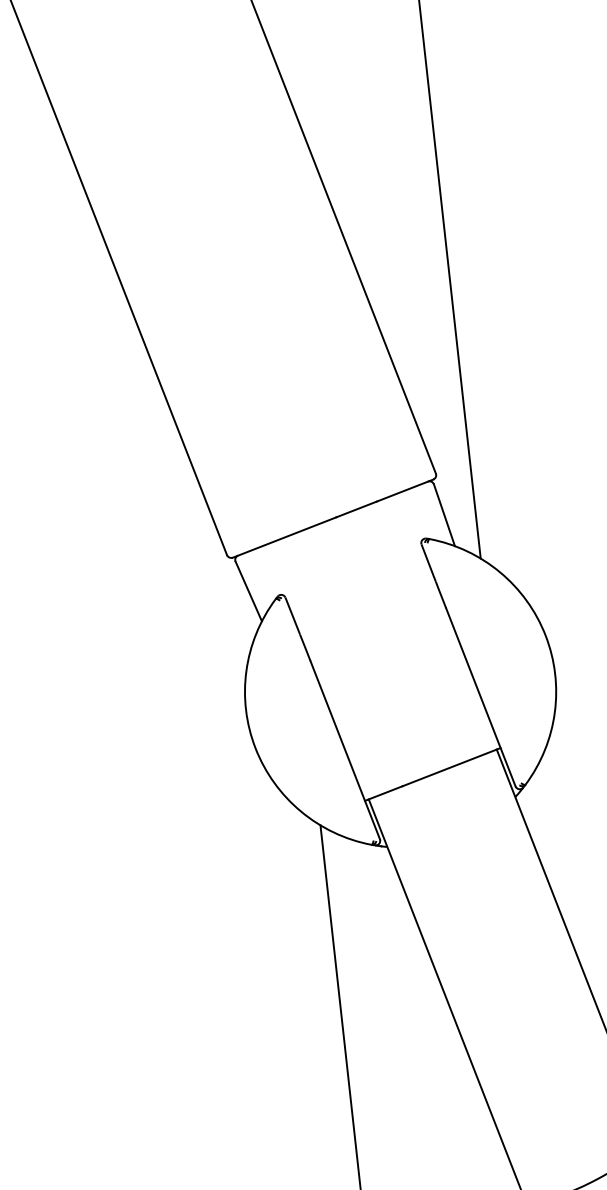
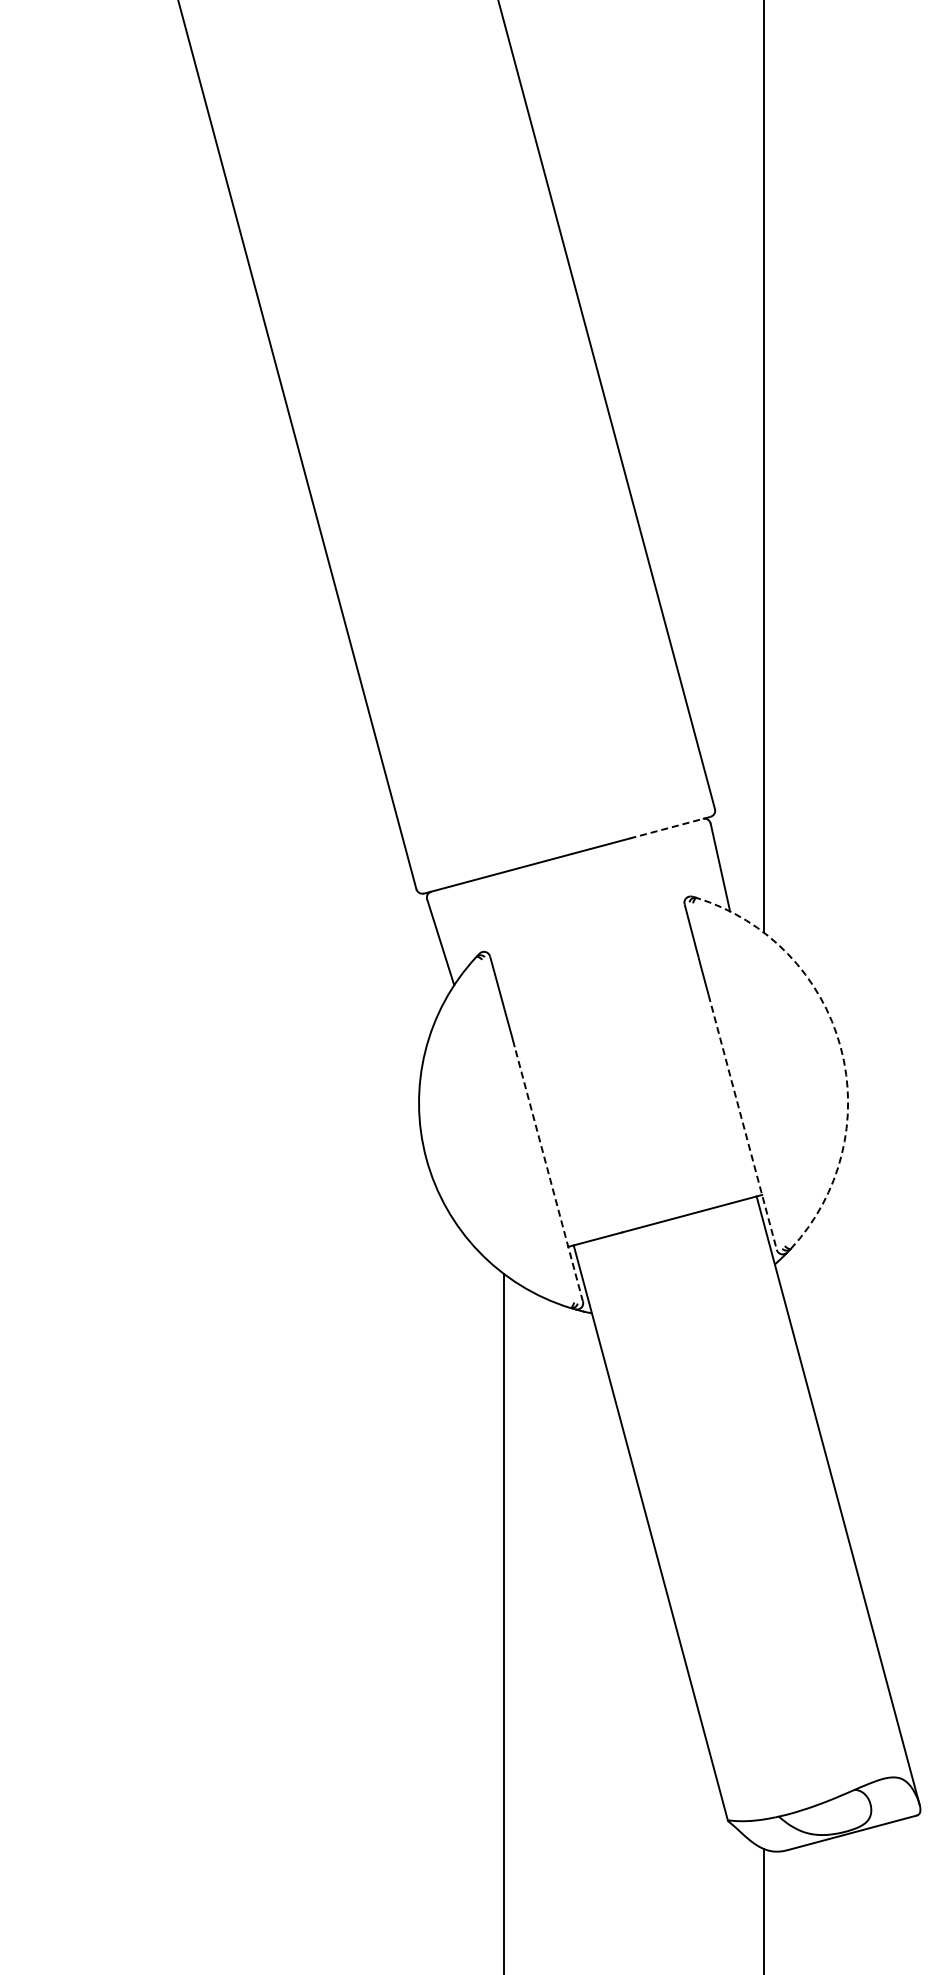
line: (405, 490) -> (670, 827), solid -> dashed
arc: (545, 635) -> (840, 1047), solid -> dashed
line: (480, 697) -> (742, 1122), solid -> dashed
line: (344, 750) -> (548, 1174), solid -> dashed

